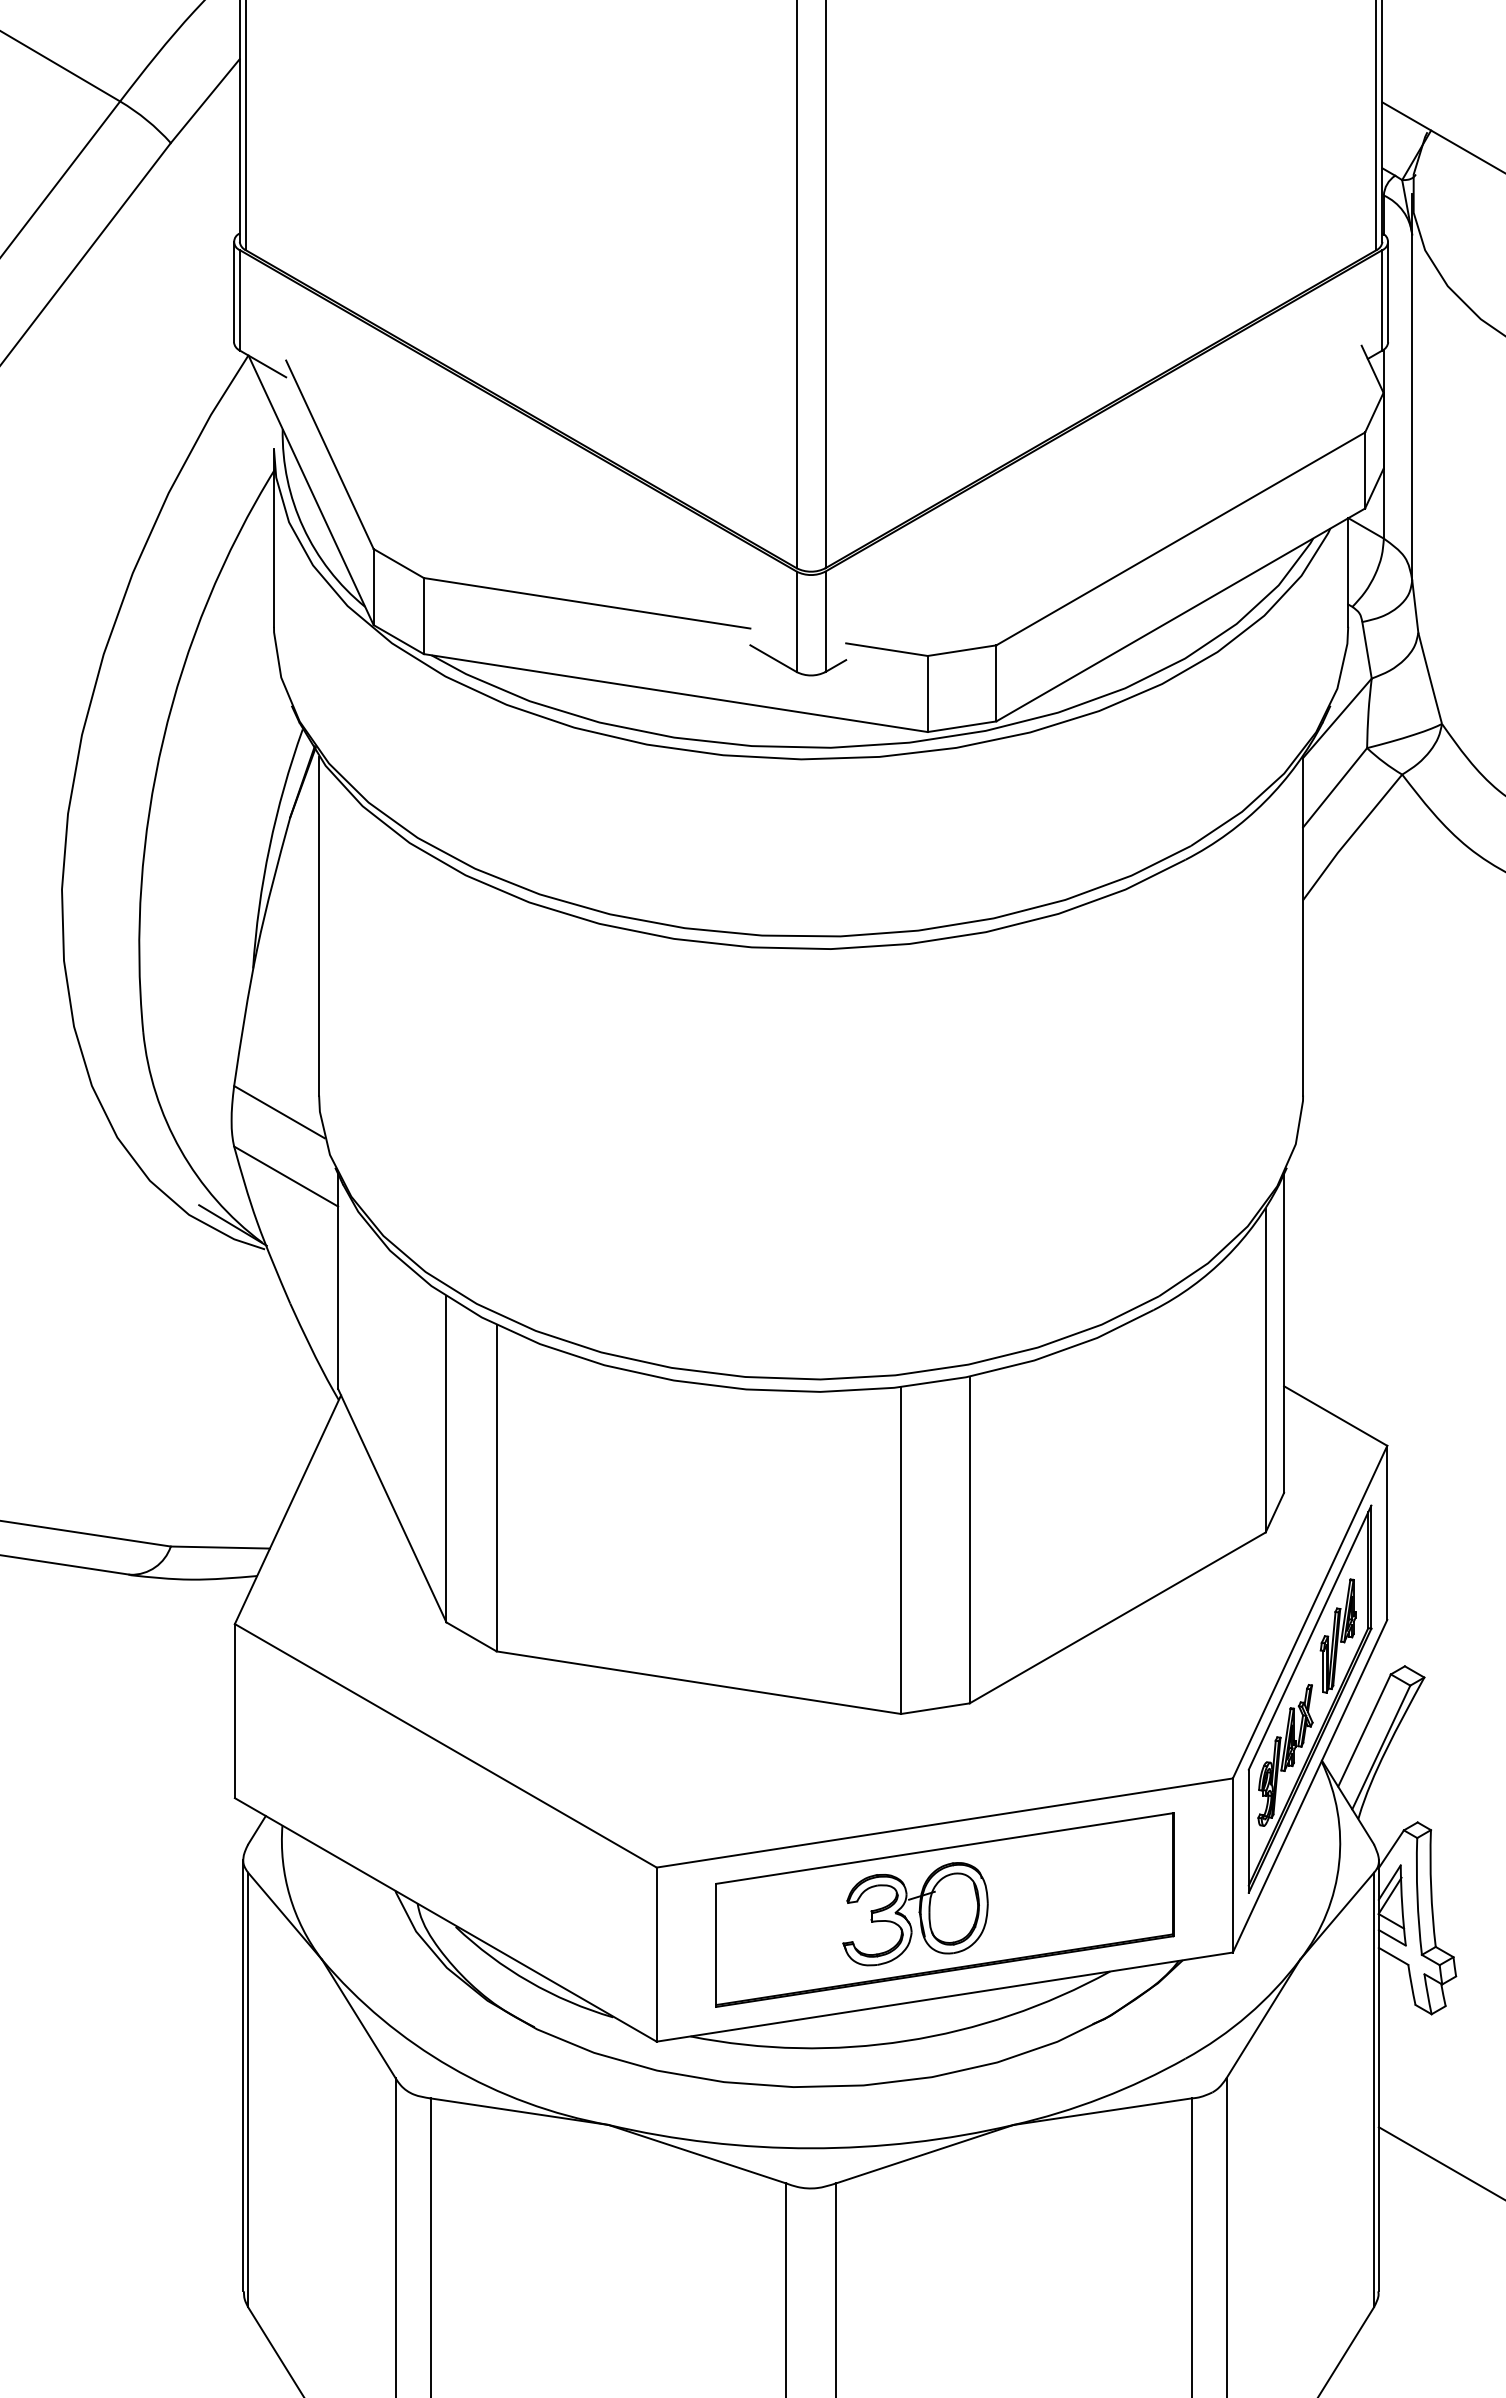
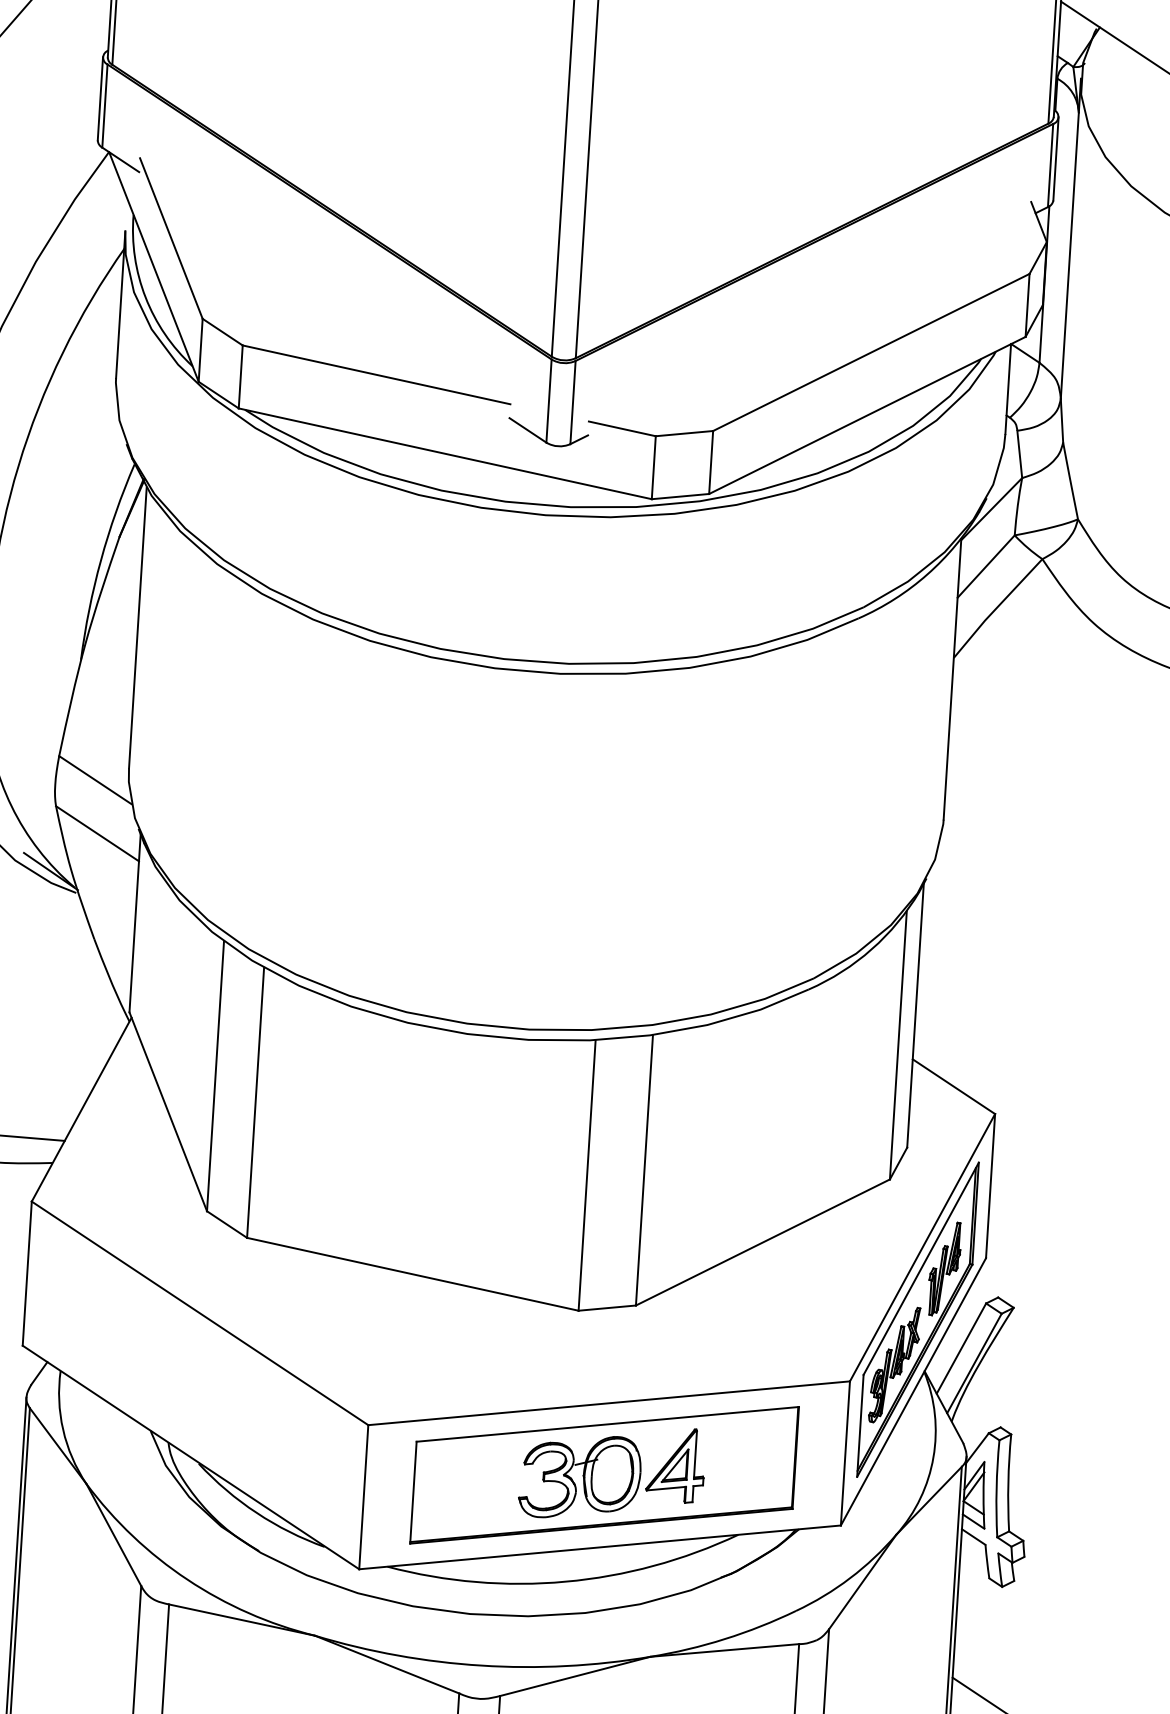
part: (1029, 1892) -> (675, 1465), added

